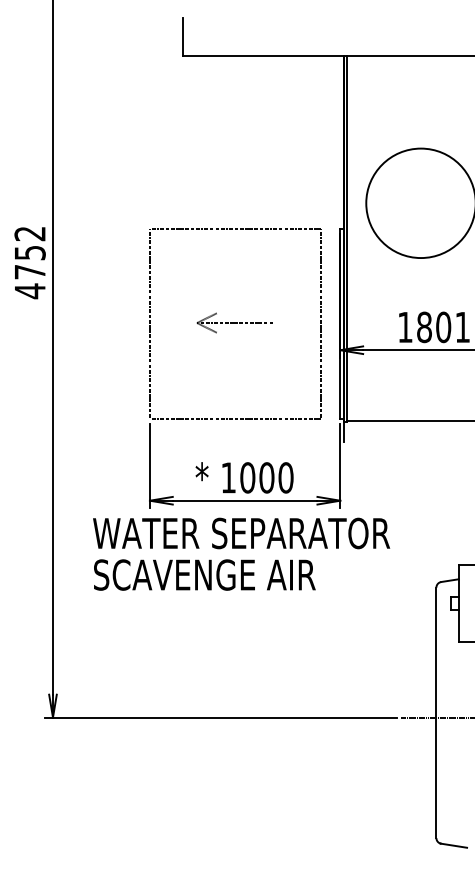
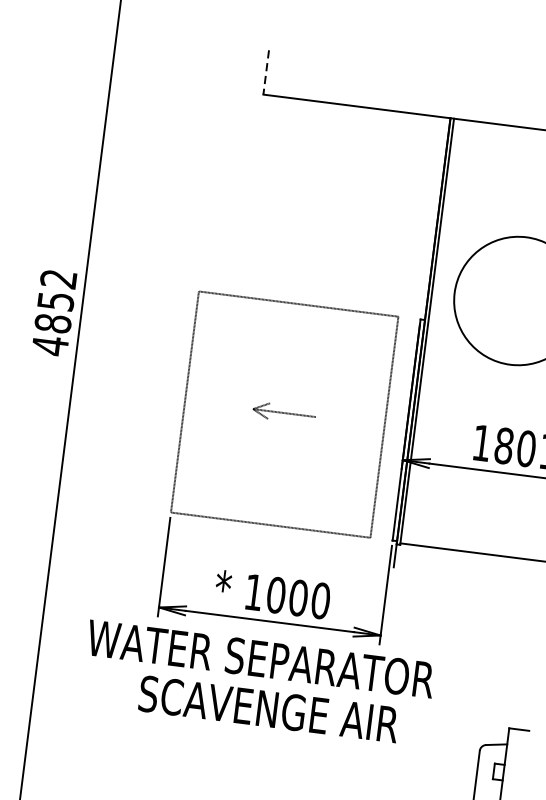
line: (183, 37) -> (266, 72), solid -> dashed
text: (29, 271) -> (52, 322), 4752 -> 4852
part: (234, 322) -> (283, 412), size x0.7
text: (204, 574) -> (268, 708), moved

